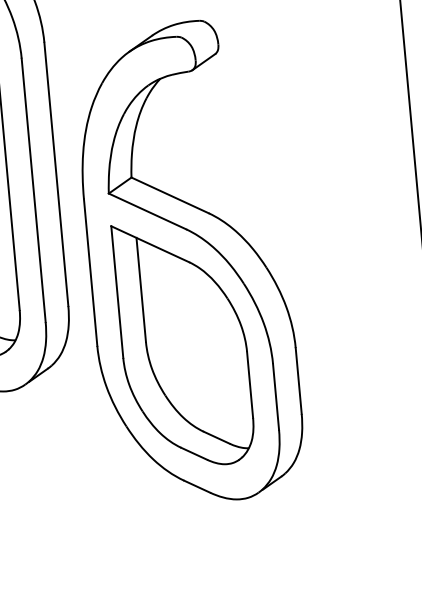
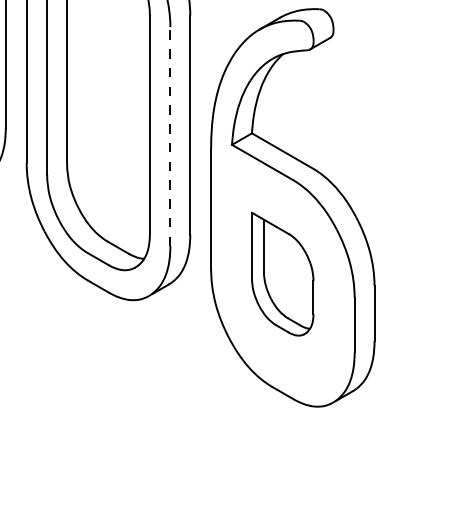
line: (33, 190) -> (170, 136), solid -> dashed
part: (183, 342) -> (282, 273), size x0.6

